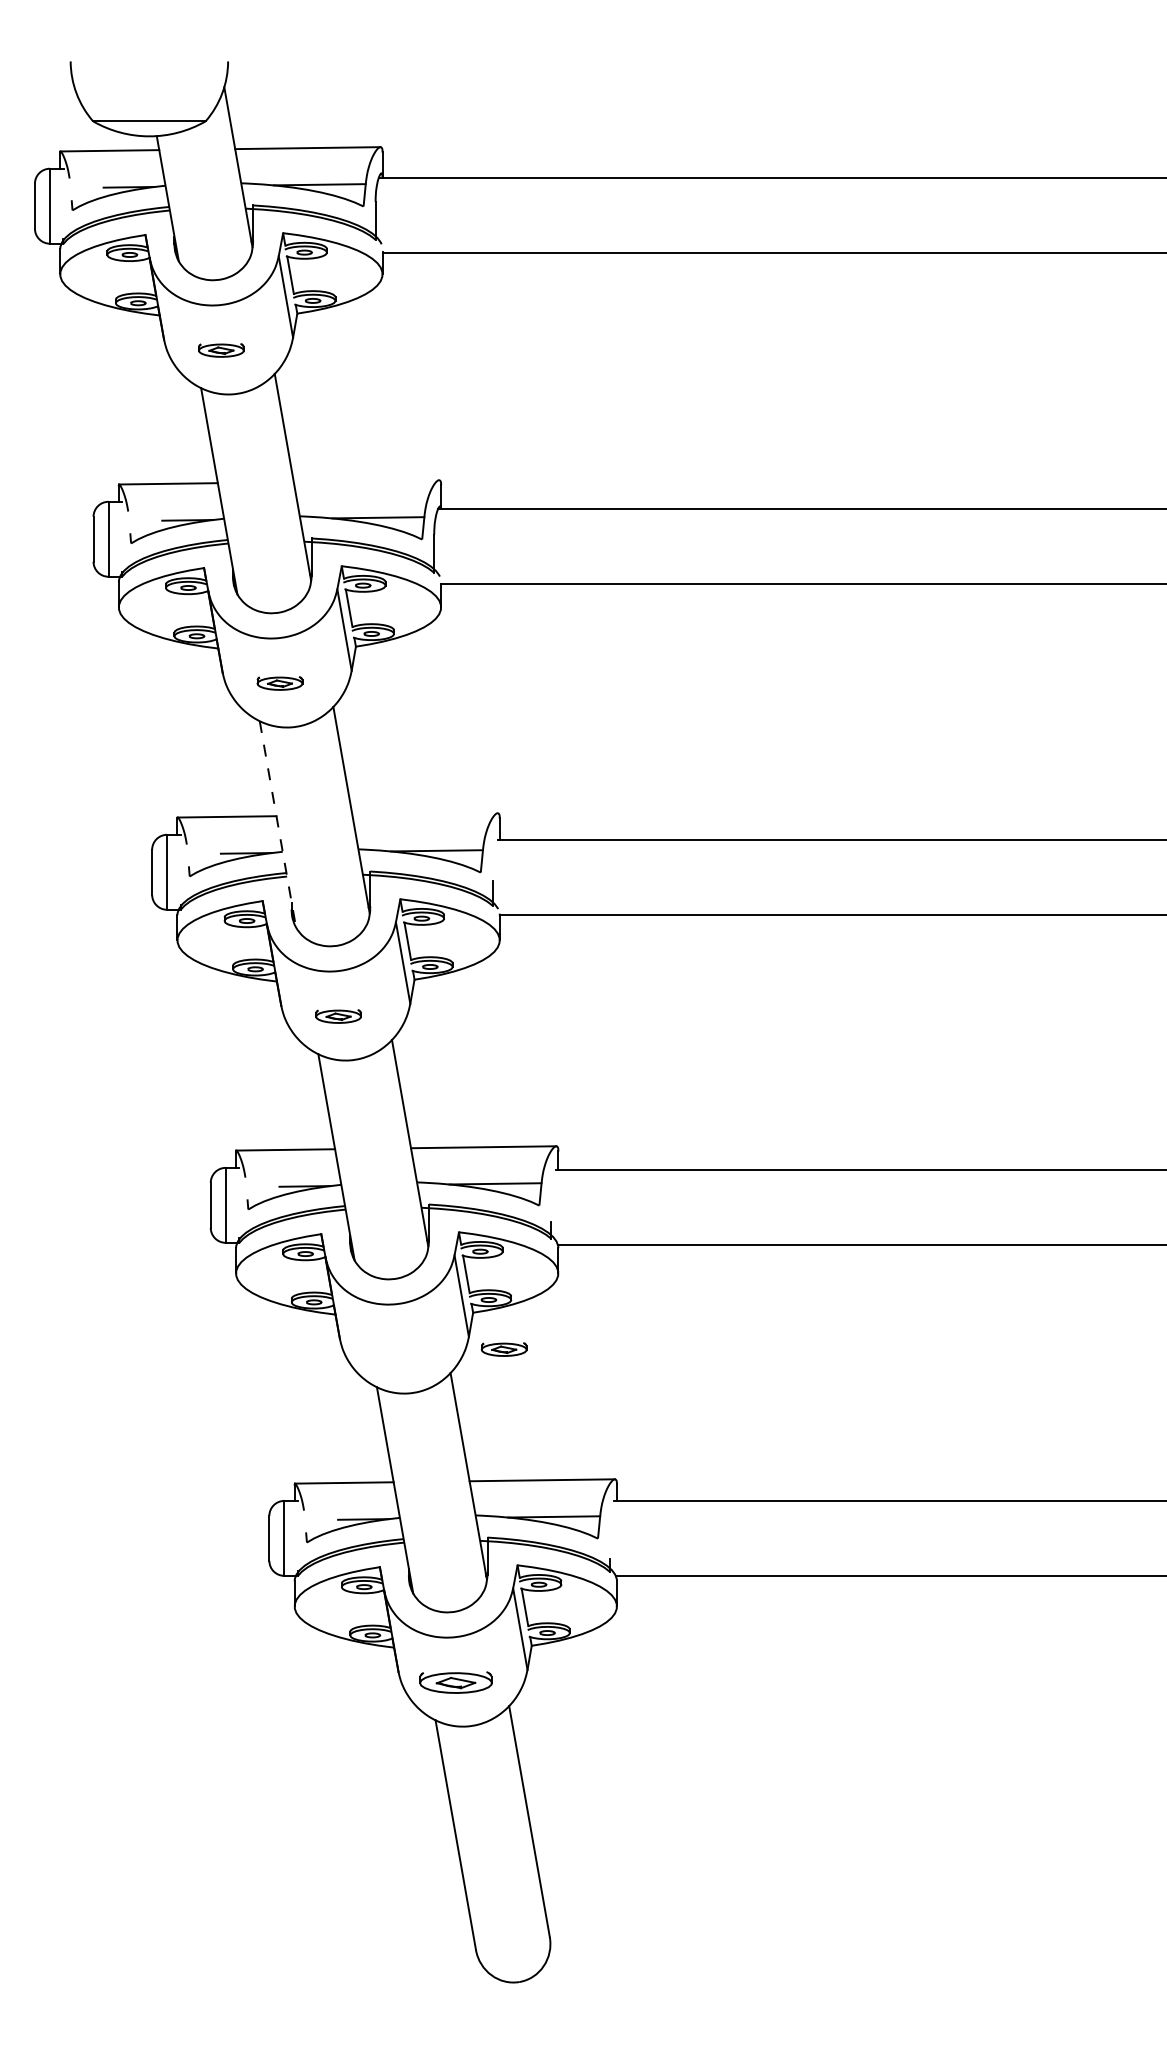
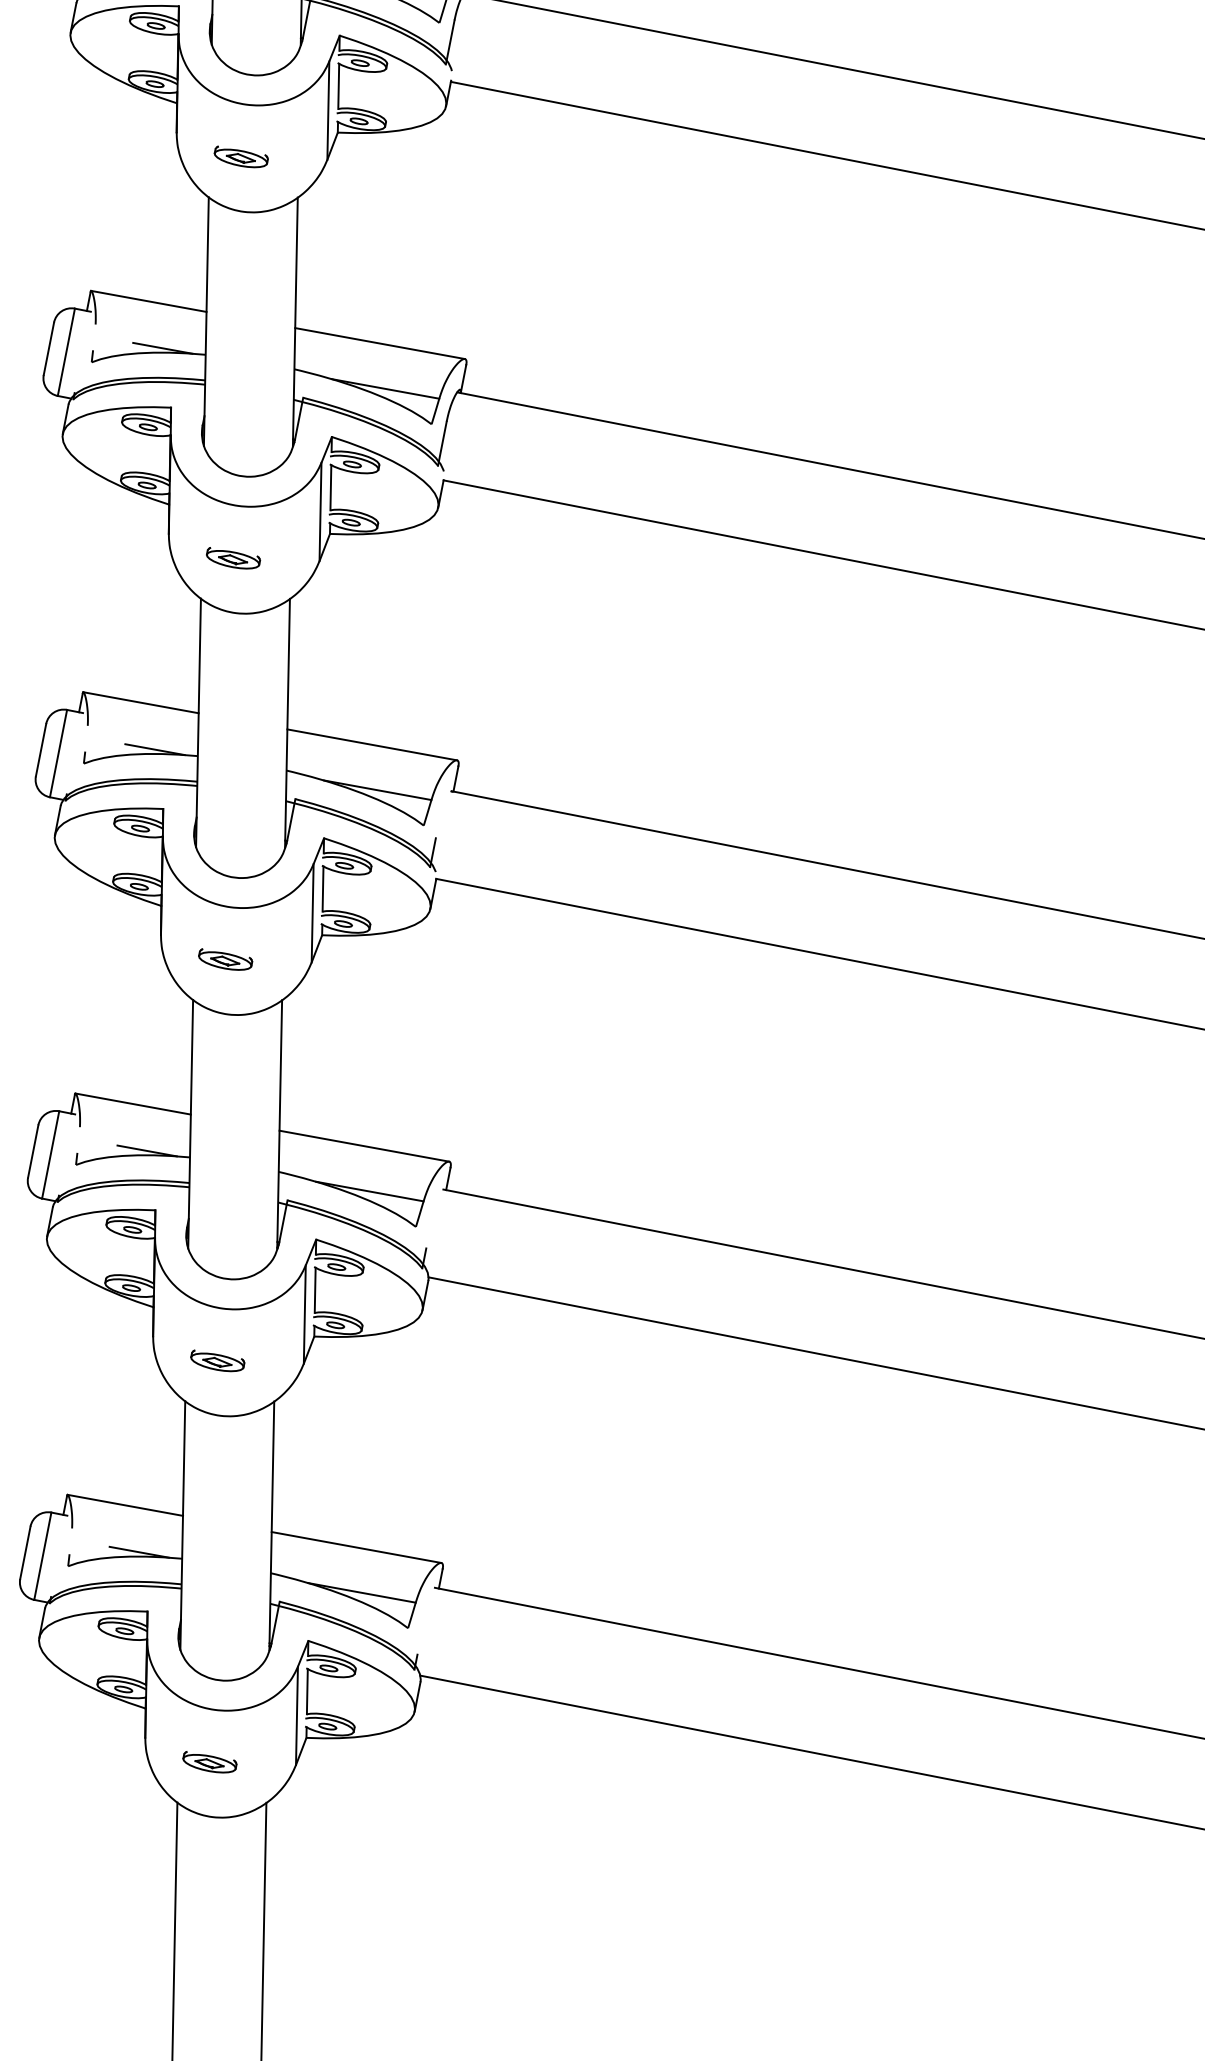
line: (366, 481) -> (380, 343), added
line: (424, 814) -> (371, 745), added
line: (277, 824) -> (198, 723), dashed -> solid
part: (503, 1349) -> (216, 1361), moved
part: (455, 1682) -> (209, 1763), size x0.62

